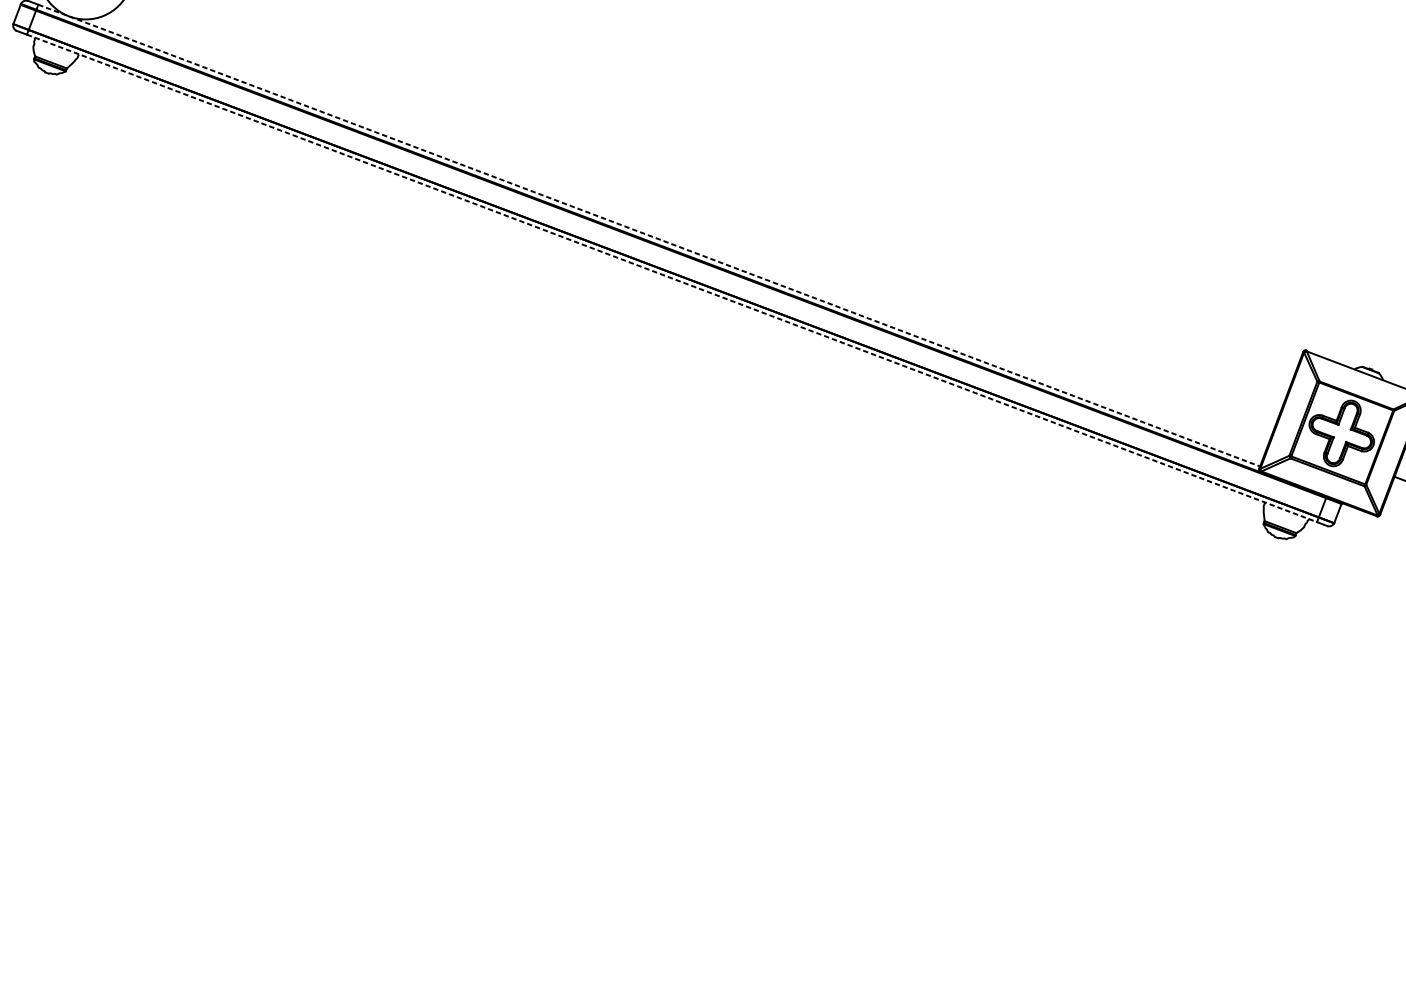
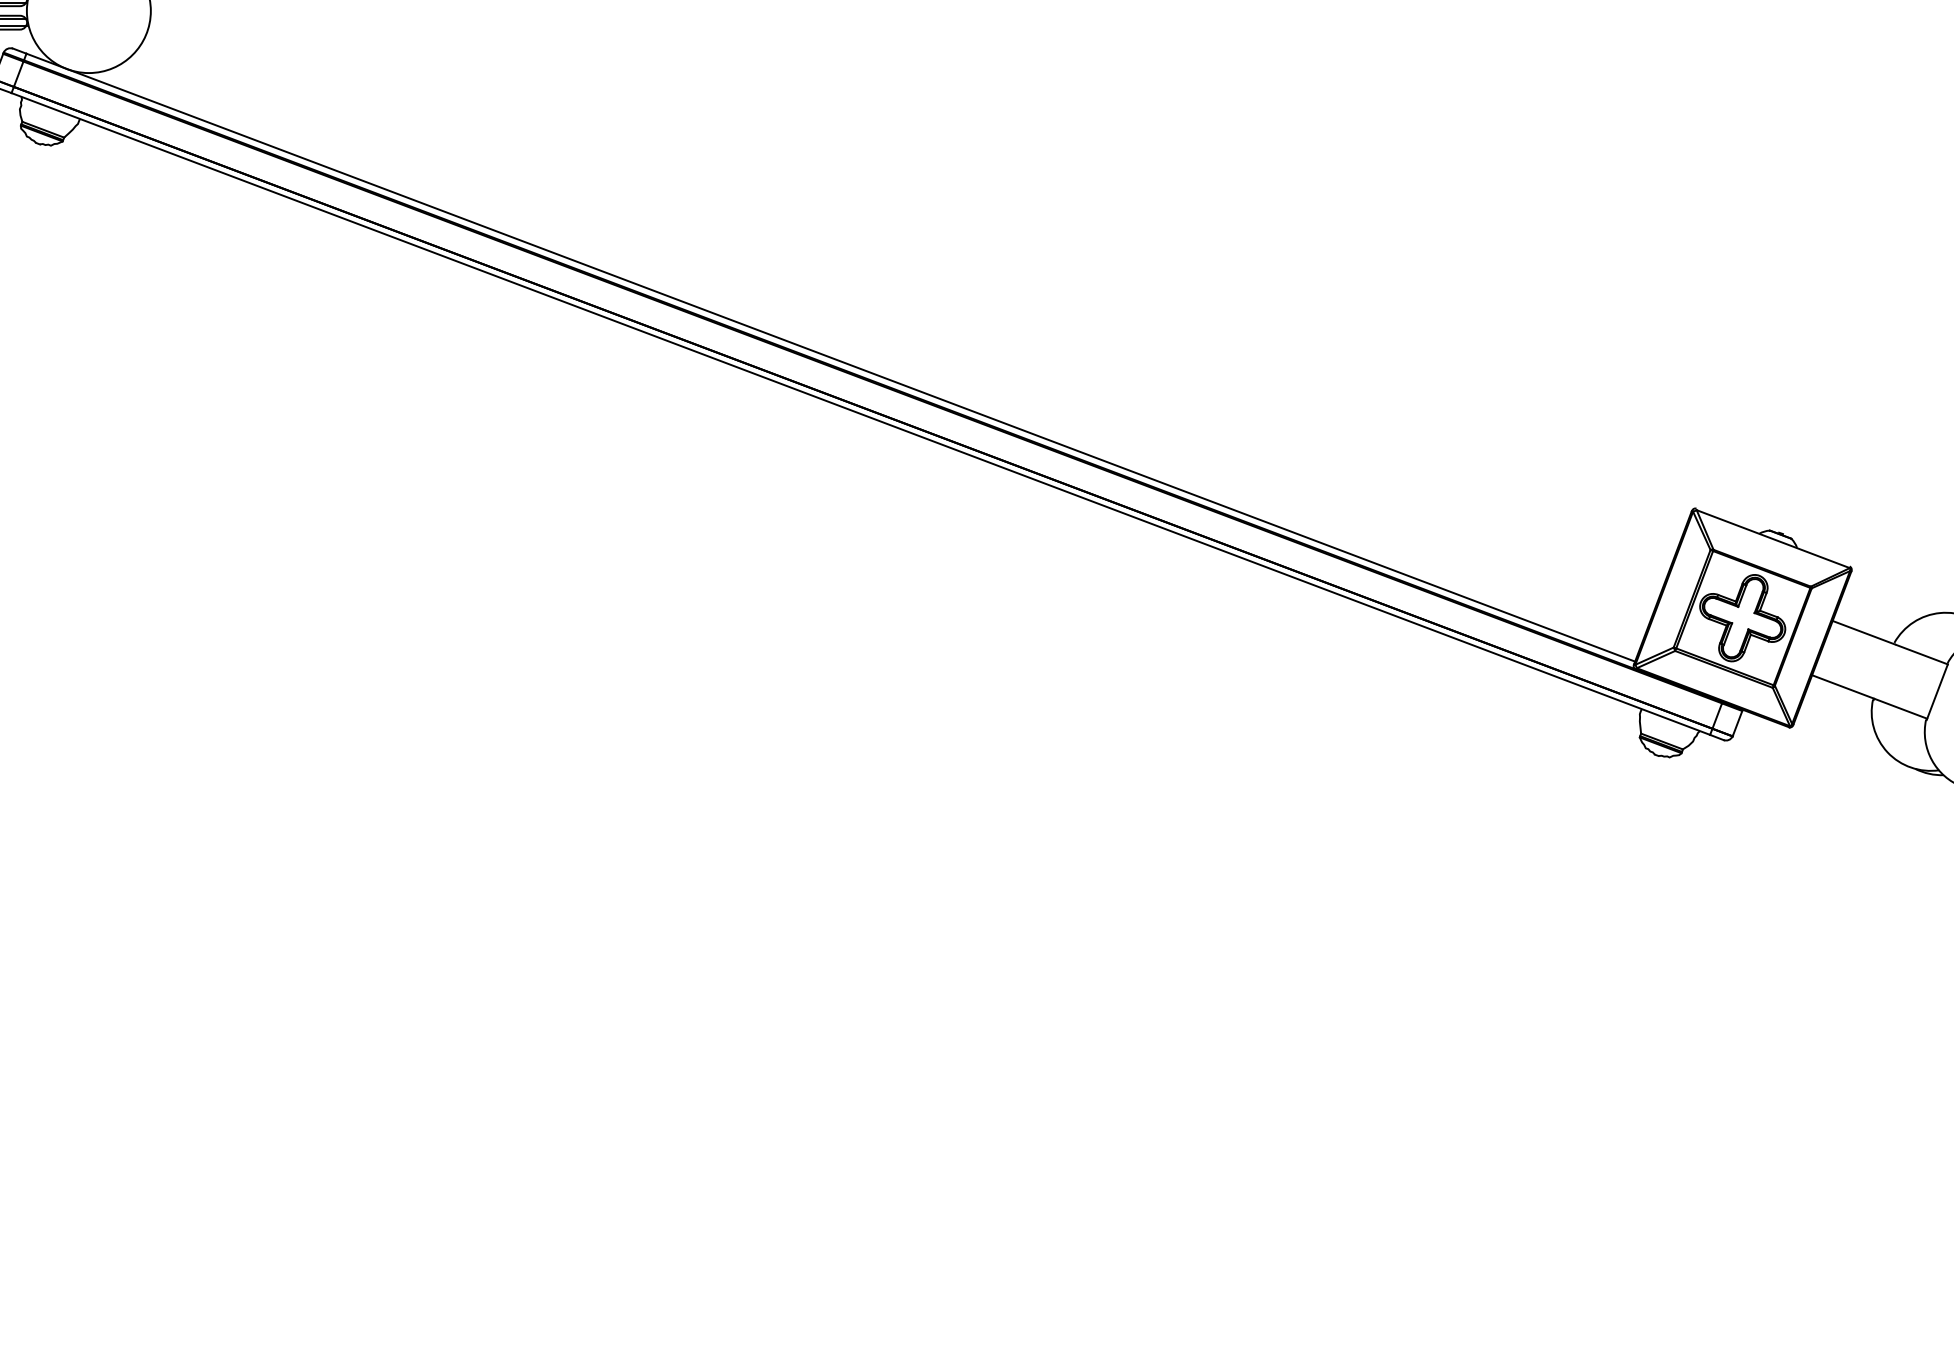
line: (648, 235) -> (830, 357), dashed -> solid
line: (671, 278) -> (860, 414), dashed -> solid

